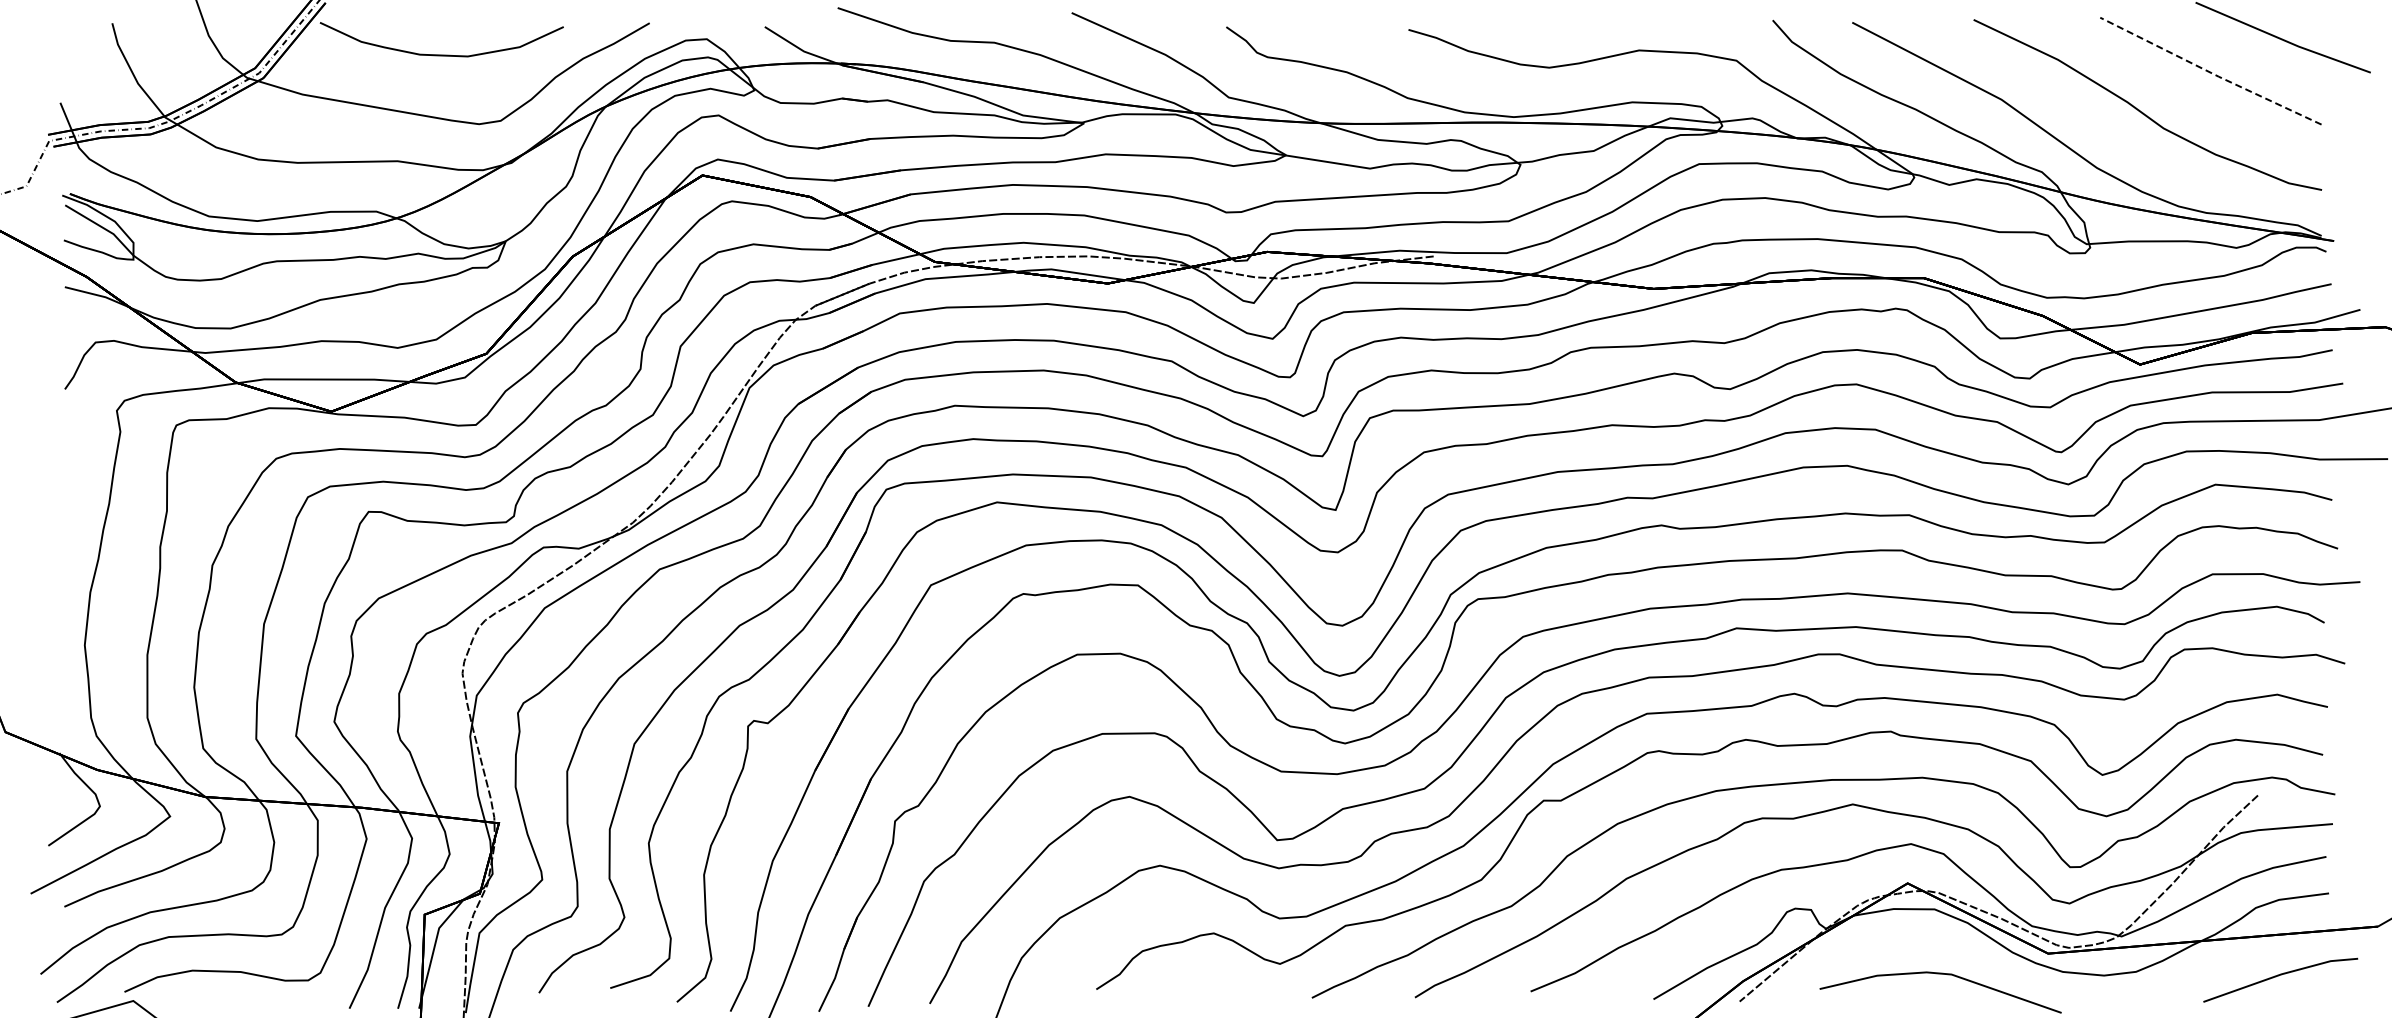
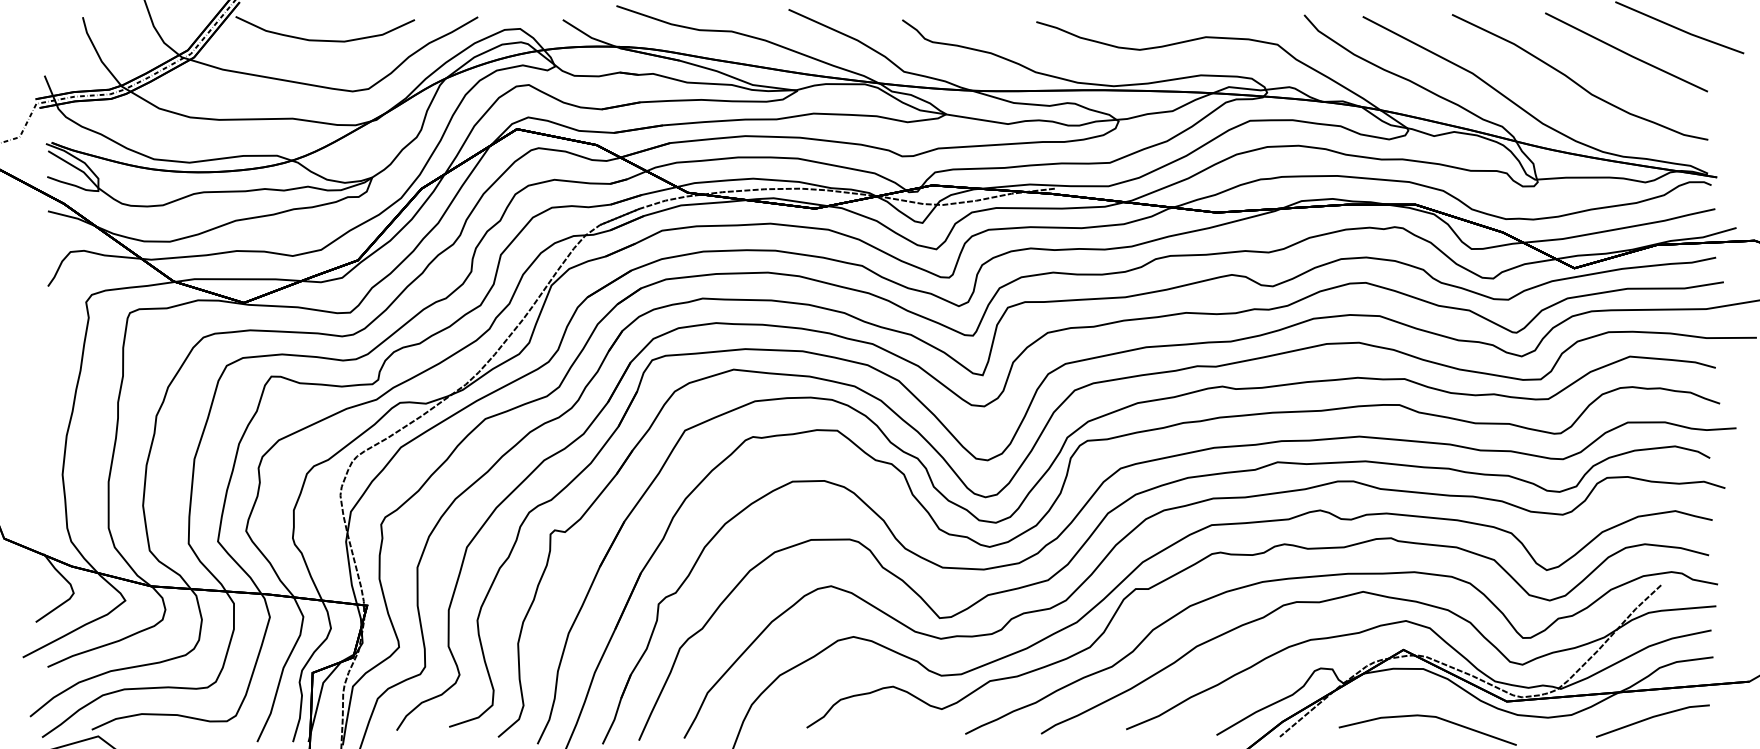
line: (2210, 72) -> (1626, 53), dashed -> solid
line: (2278, 976) -> (1651, 718), moved

